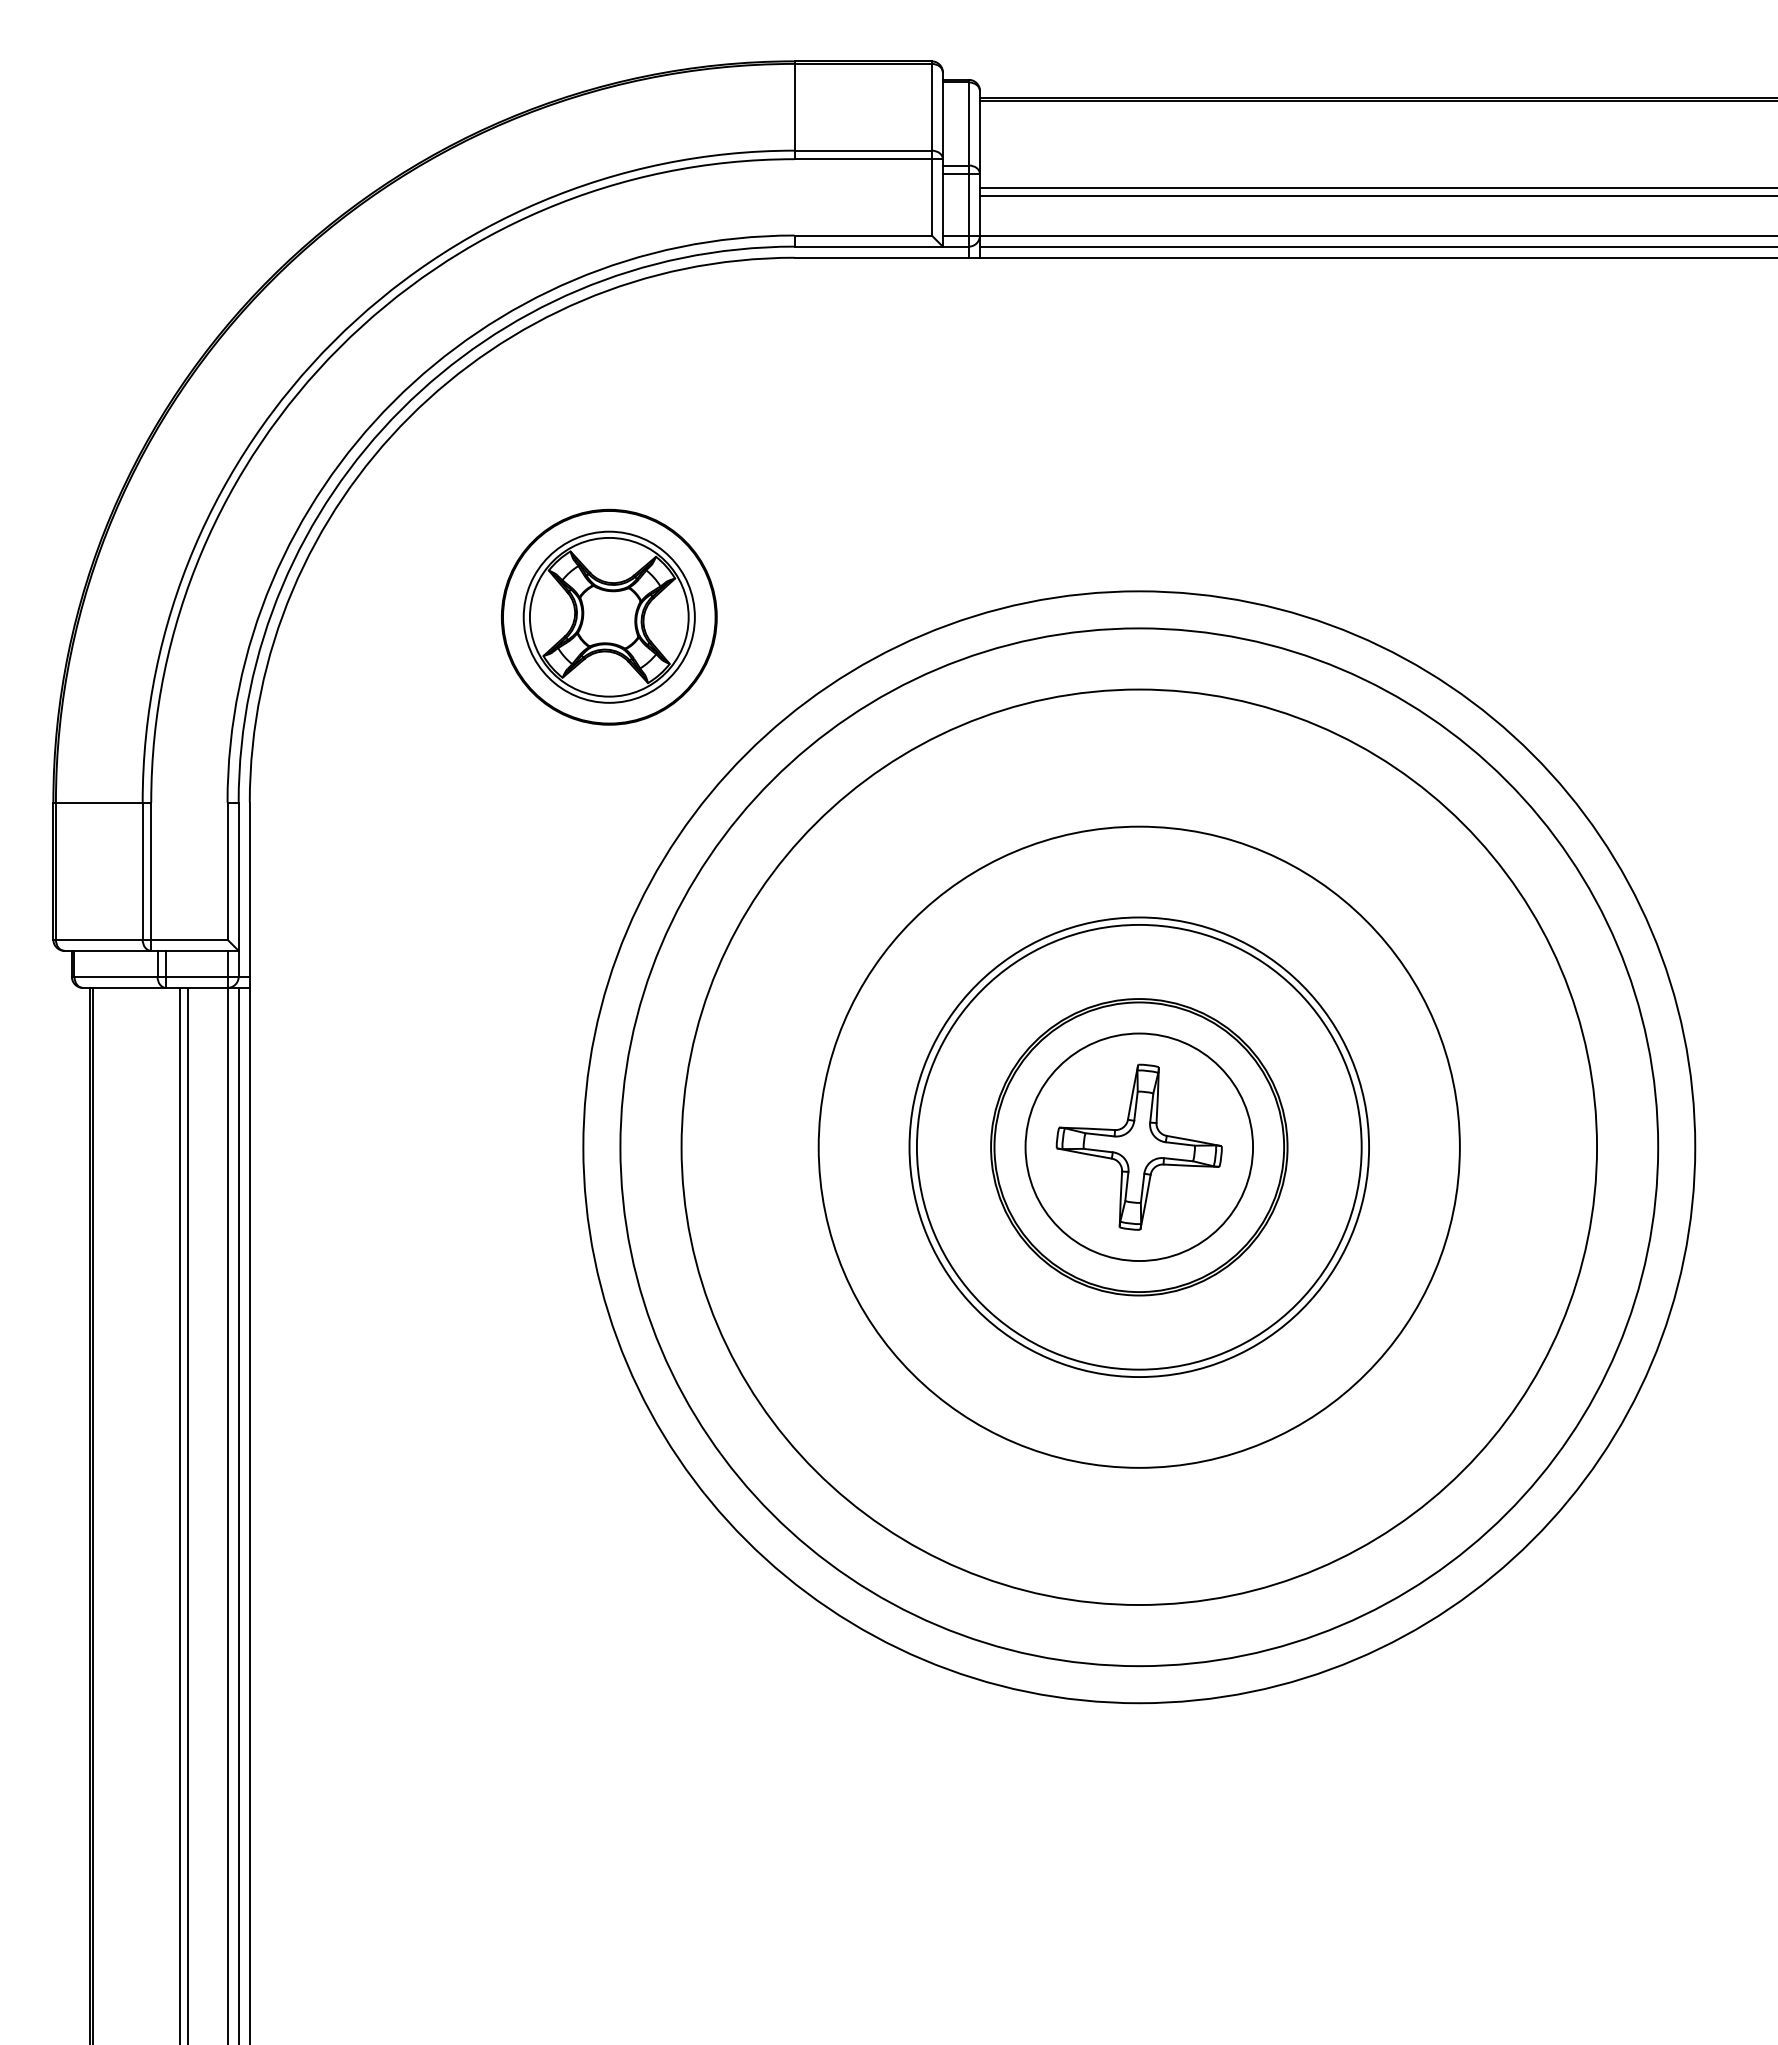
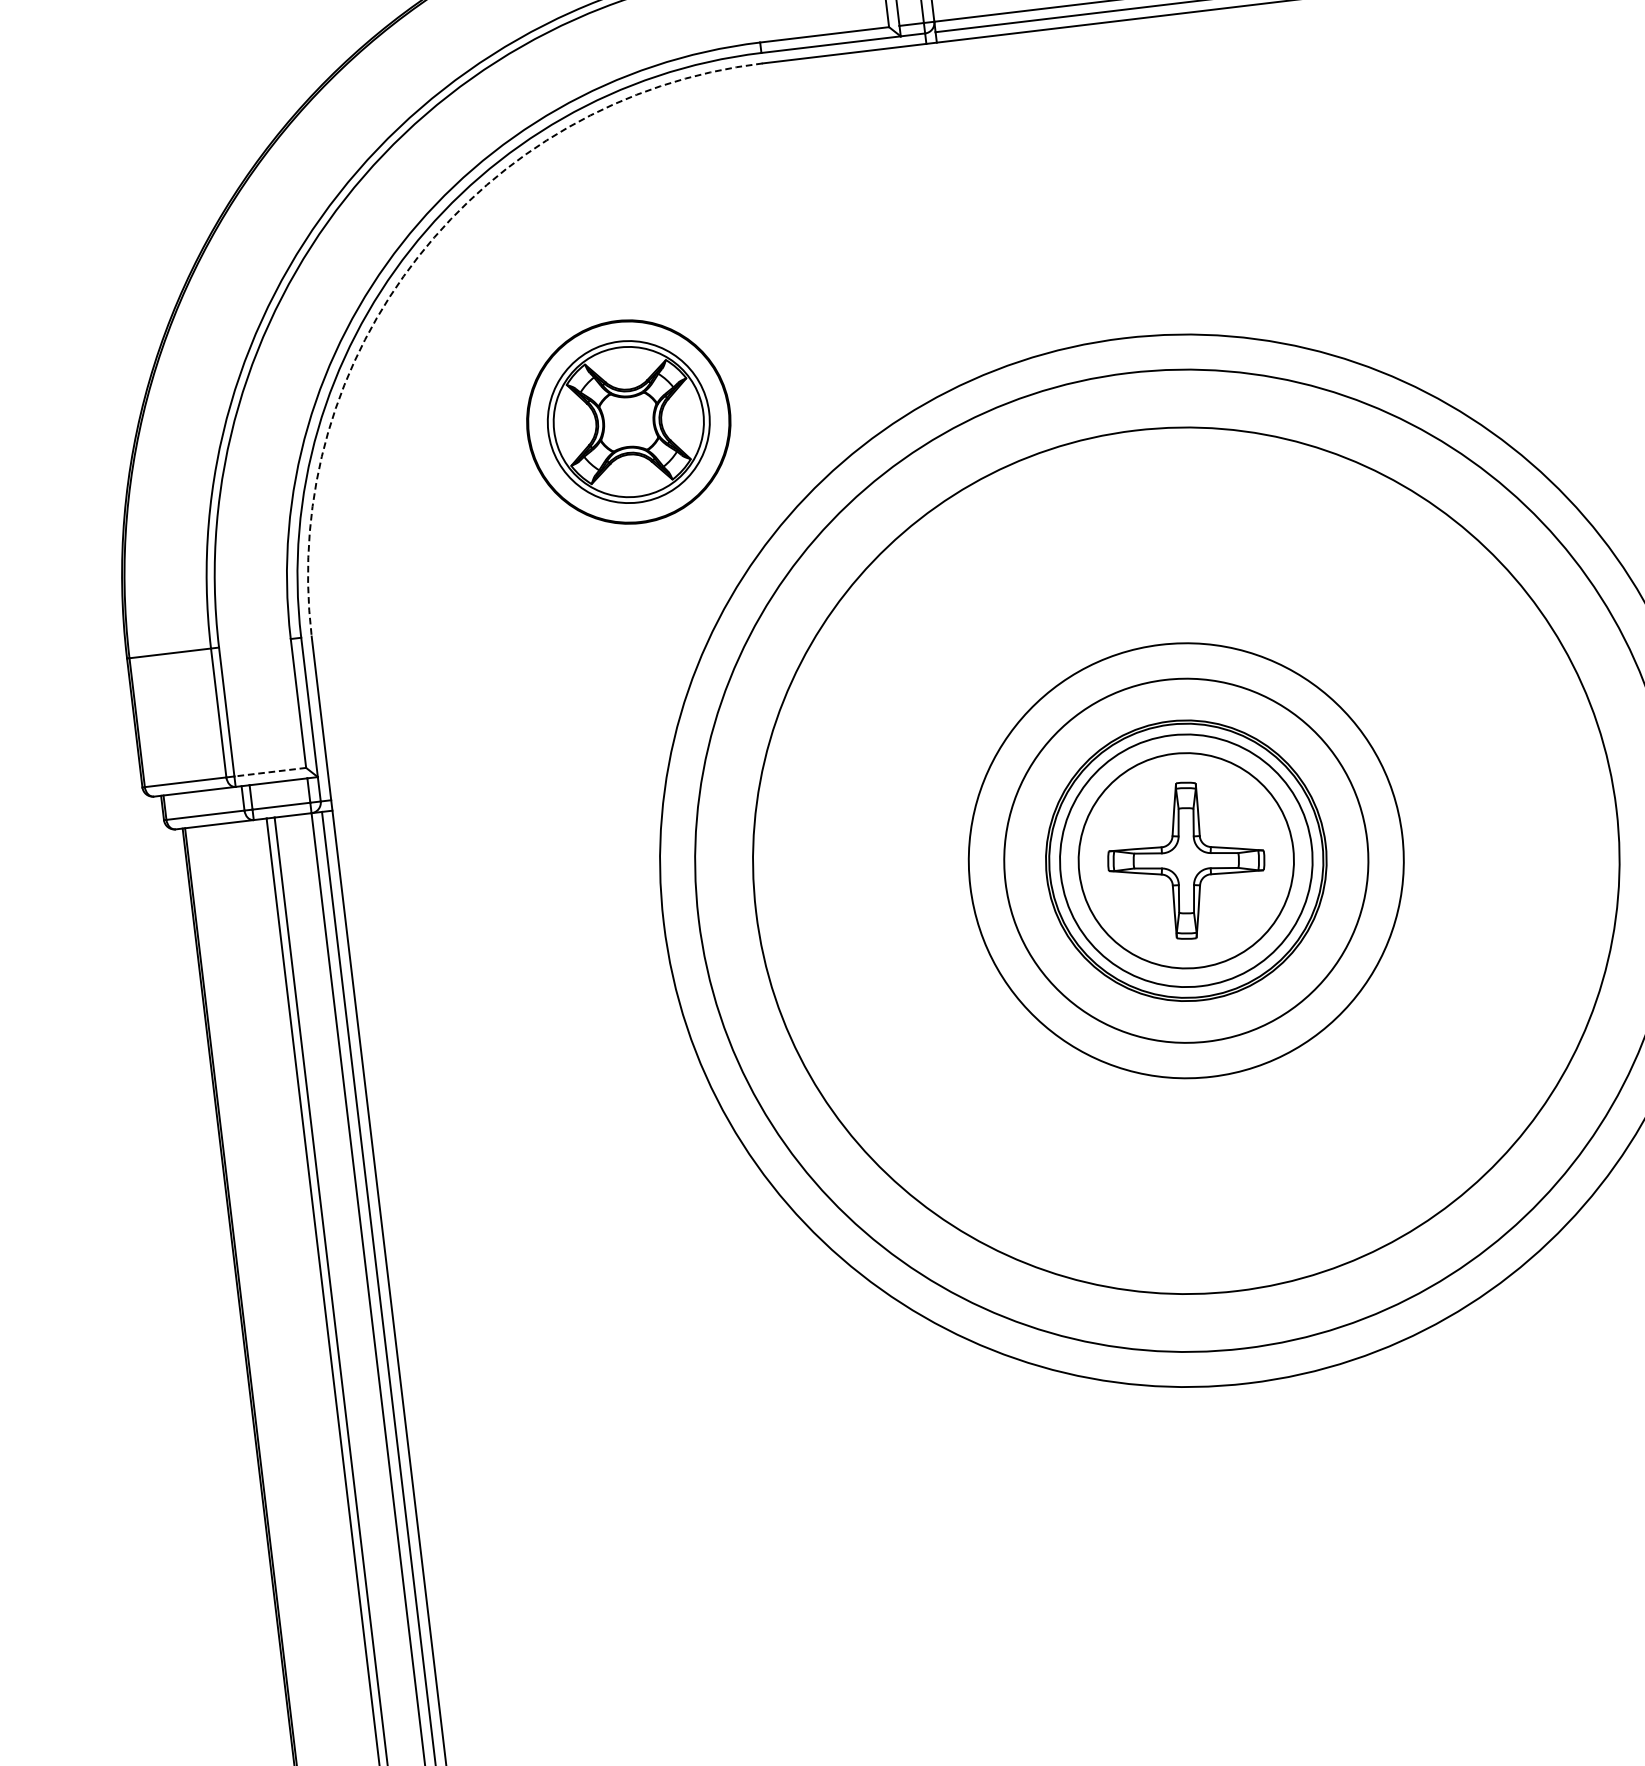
arc: (409, 417) -> (418, 256), solid -> dashed
line: (188, 939) -> (269, 772), solid -> dashed
circle: (1138, 1146) -> (1185, 860), size x0.6
circle: (1138, 1146) -> (1185, 860), size x0.6

